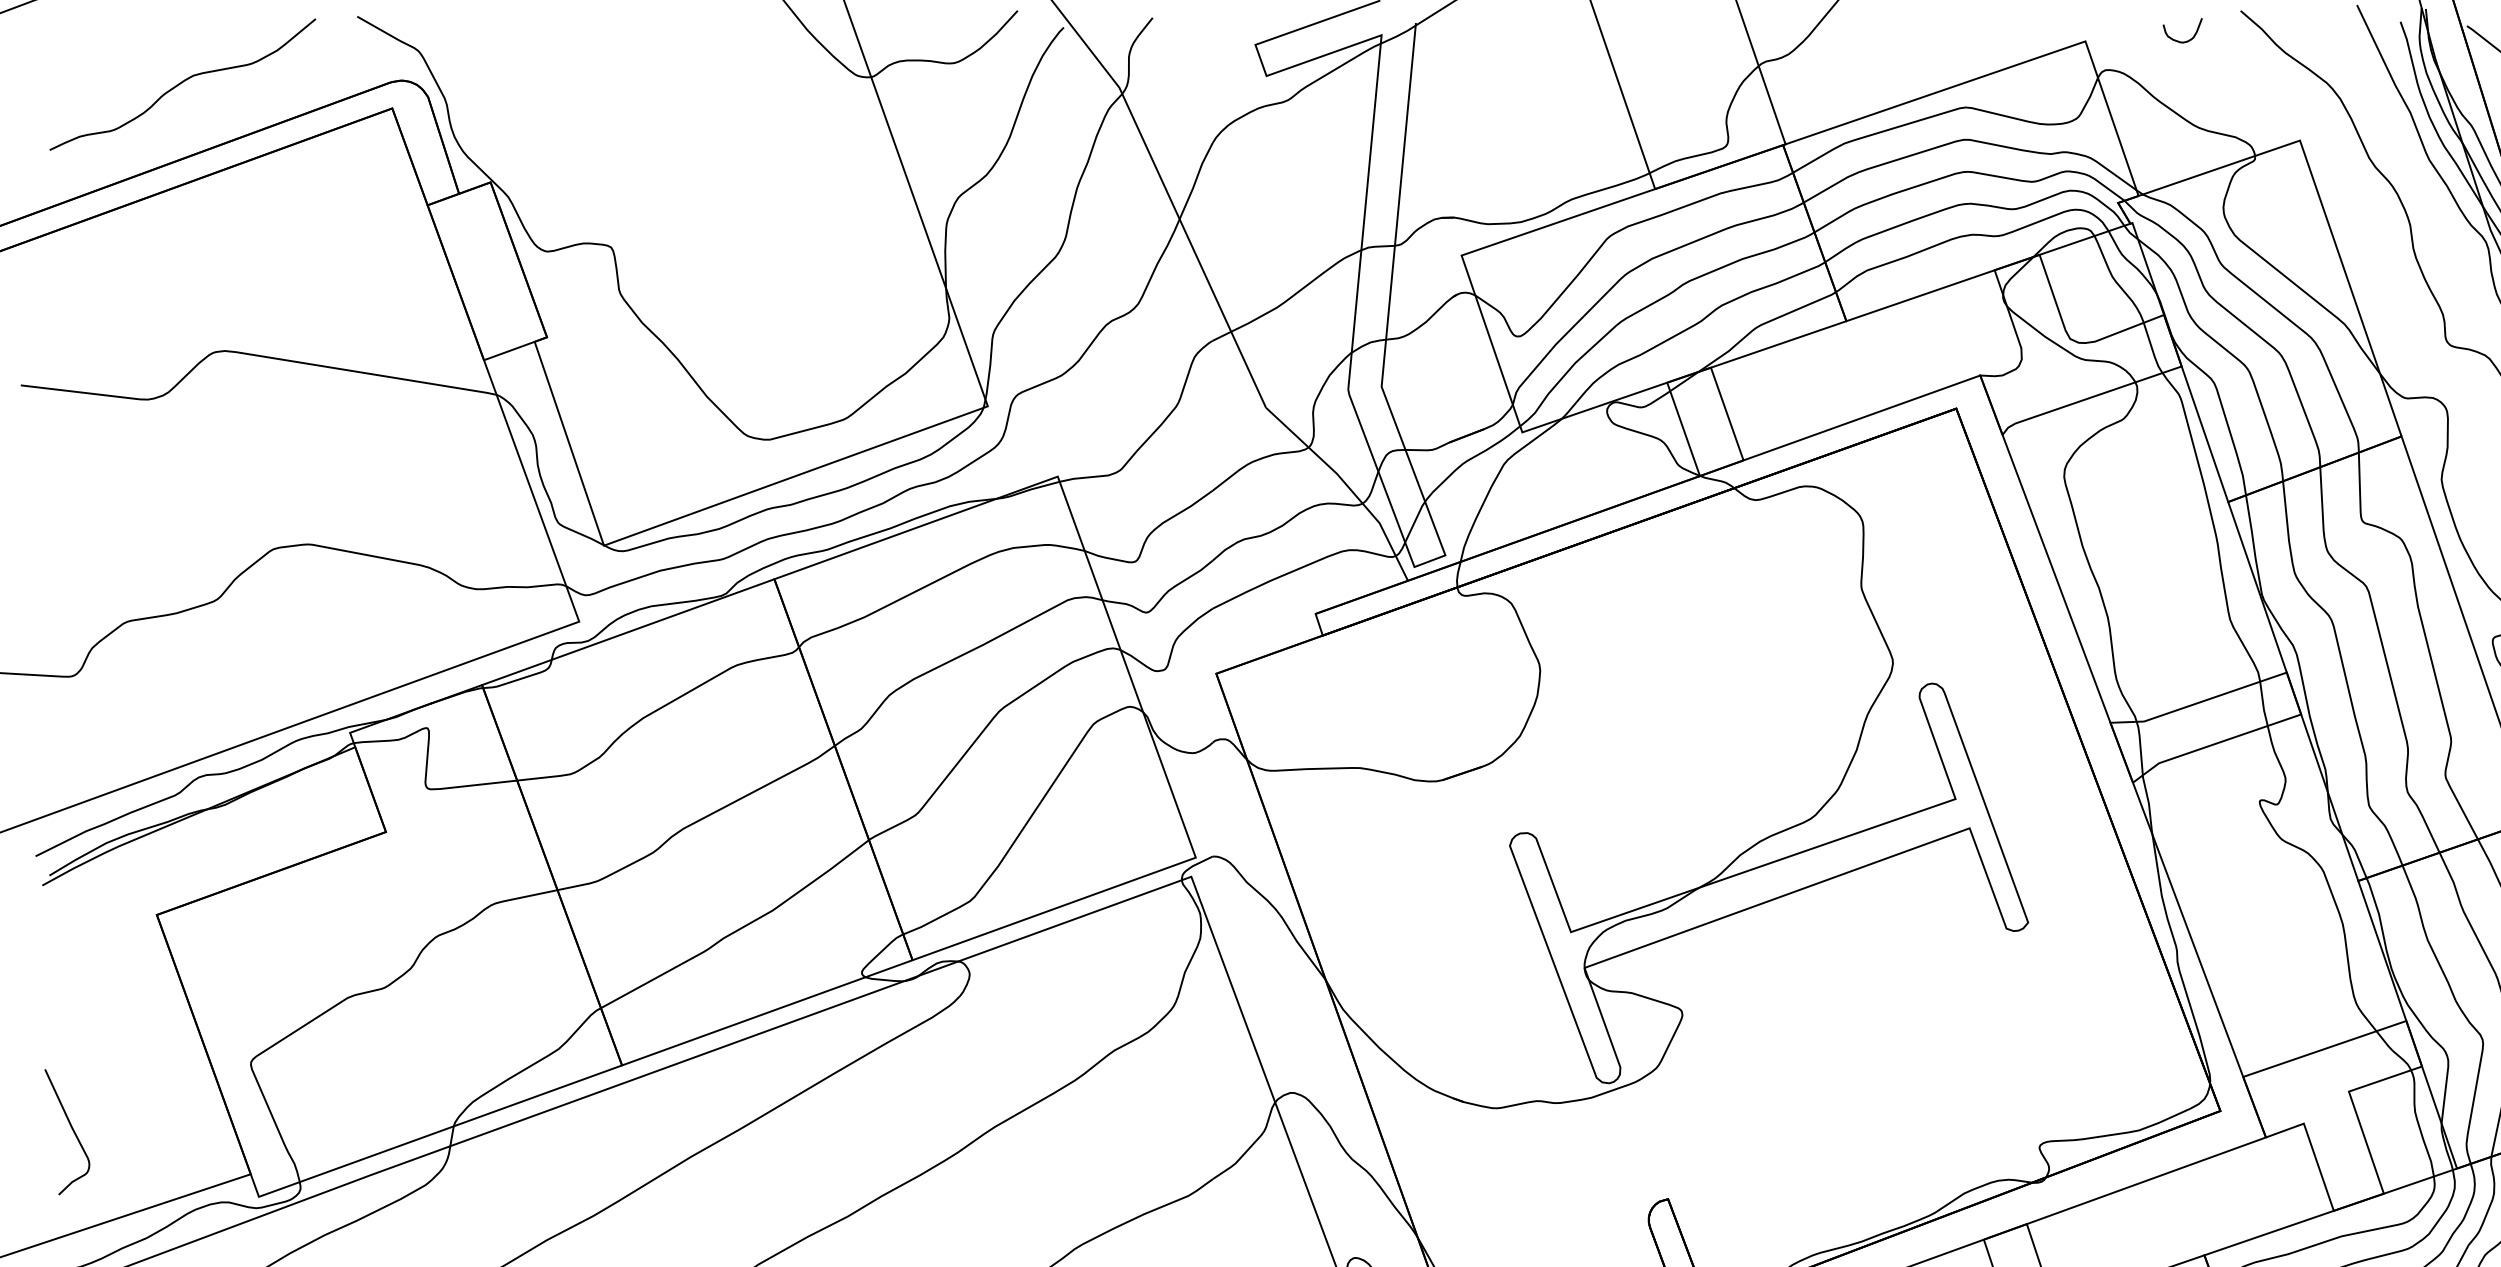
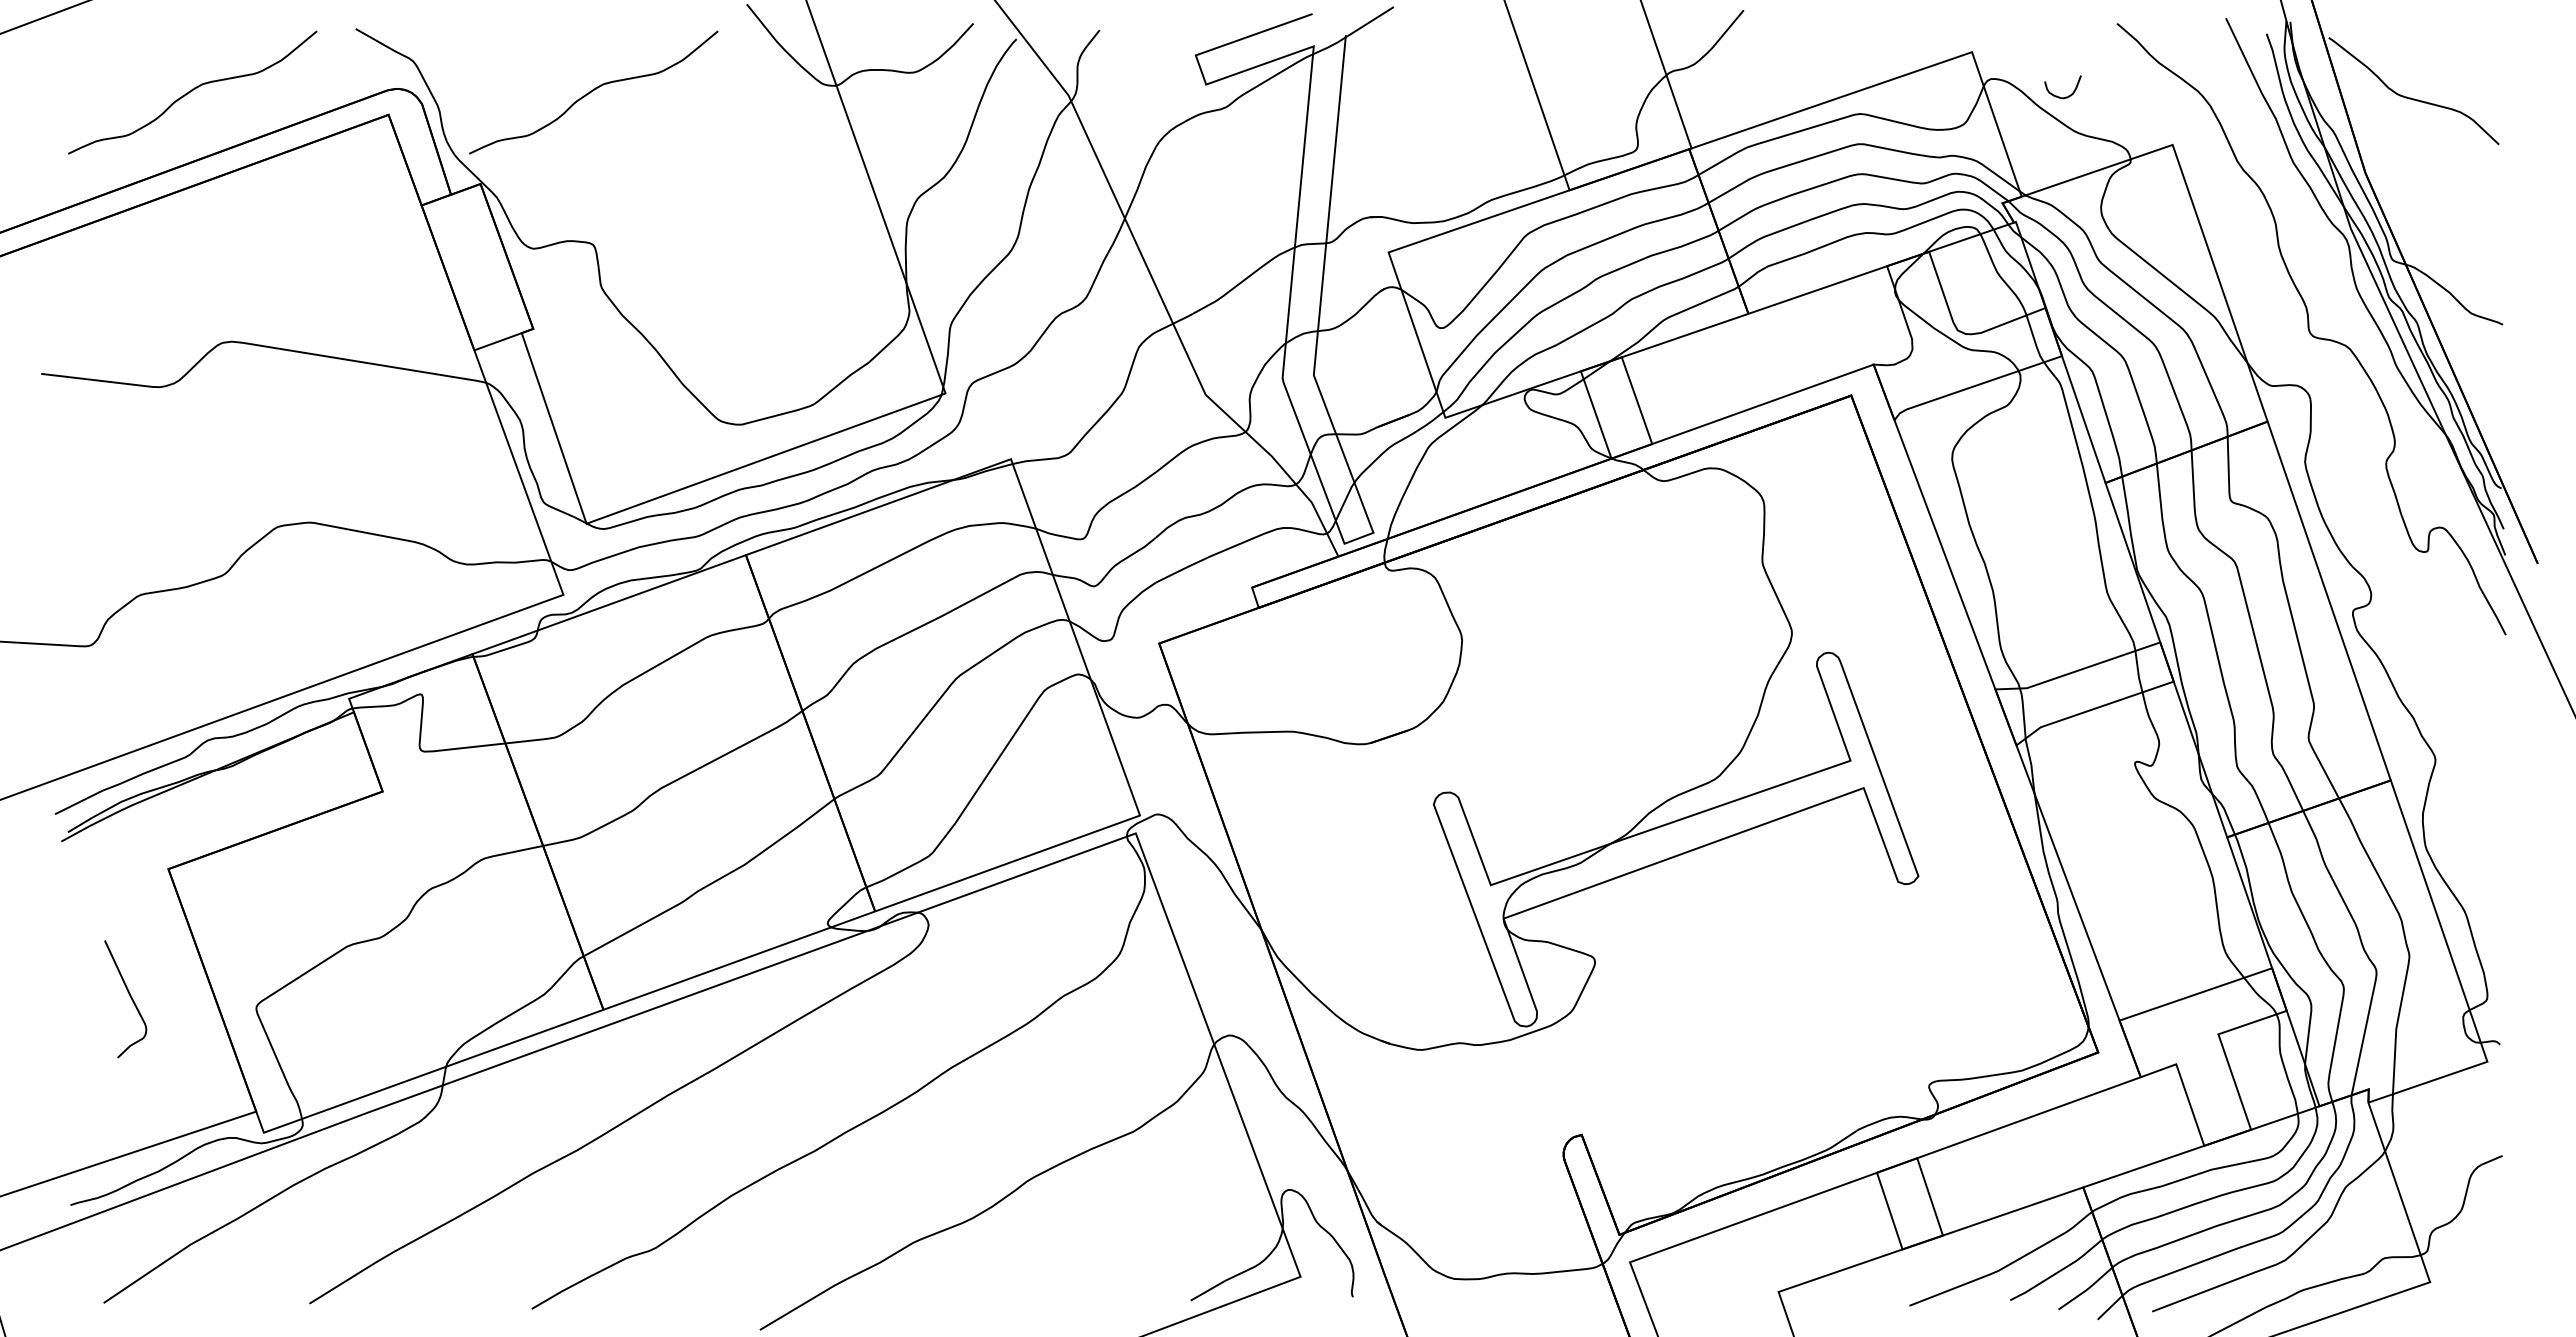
curve: (2179, 40) -> (2059, 96), moved
curve: (611, 83) -> (593, 91), added
curve: (71, 1129) -> (129, 996), moved

